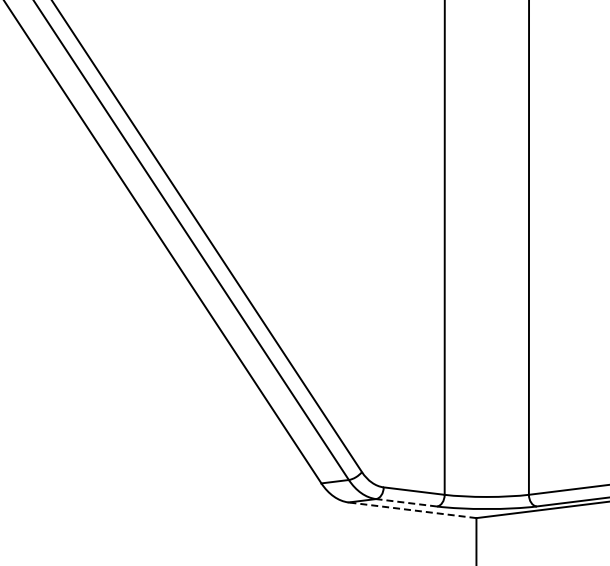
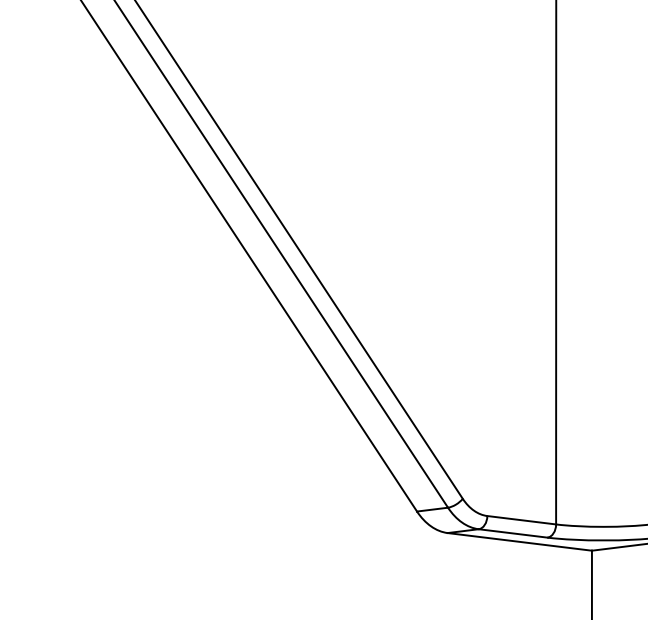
line: (406, 502) -> (513, 533), dashed -> solid
line: (412, 510) -> (519, 542), dashed -> solid

